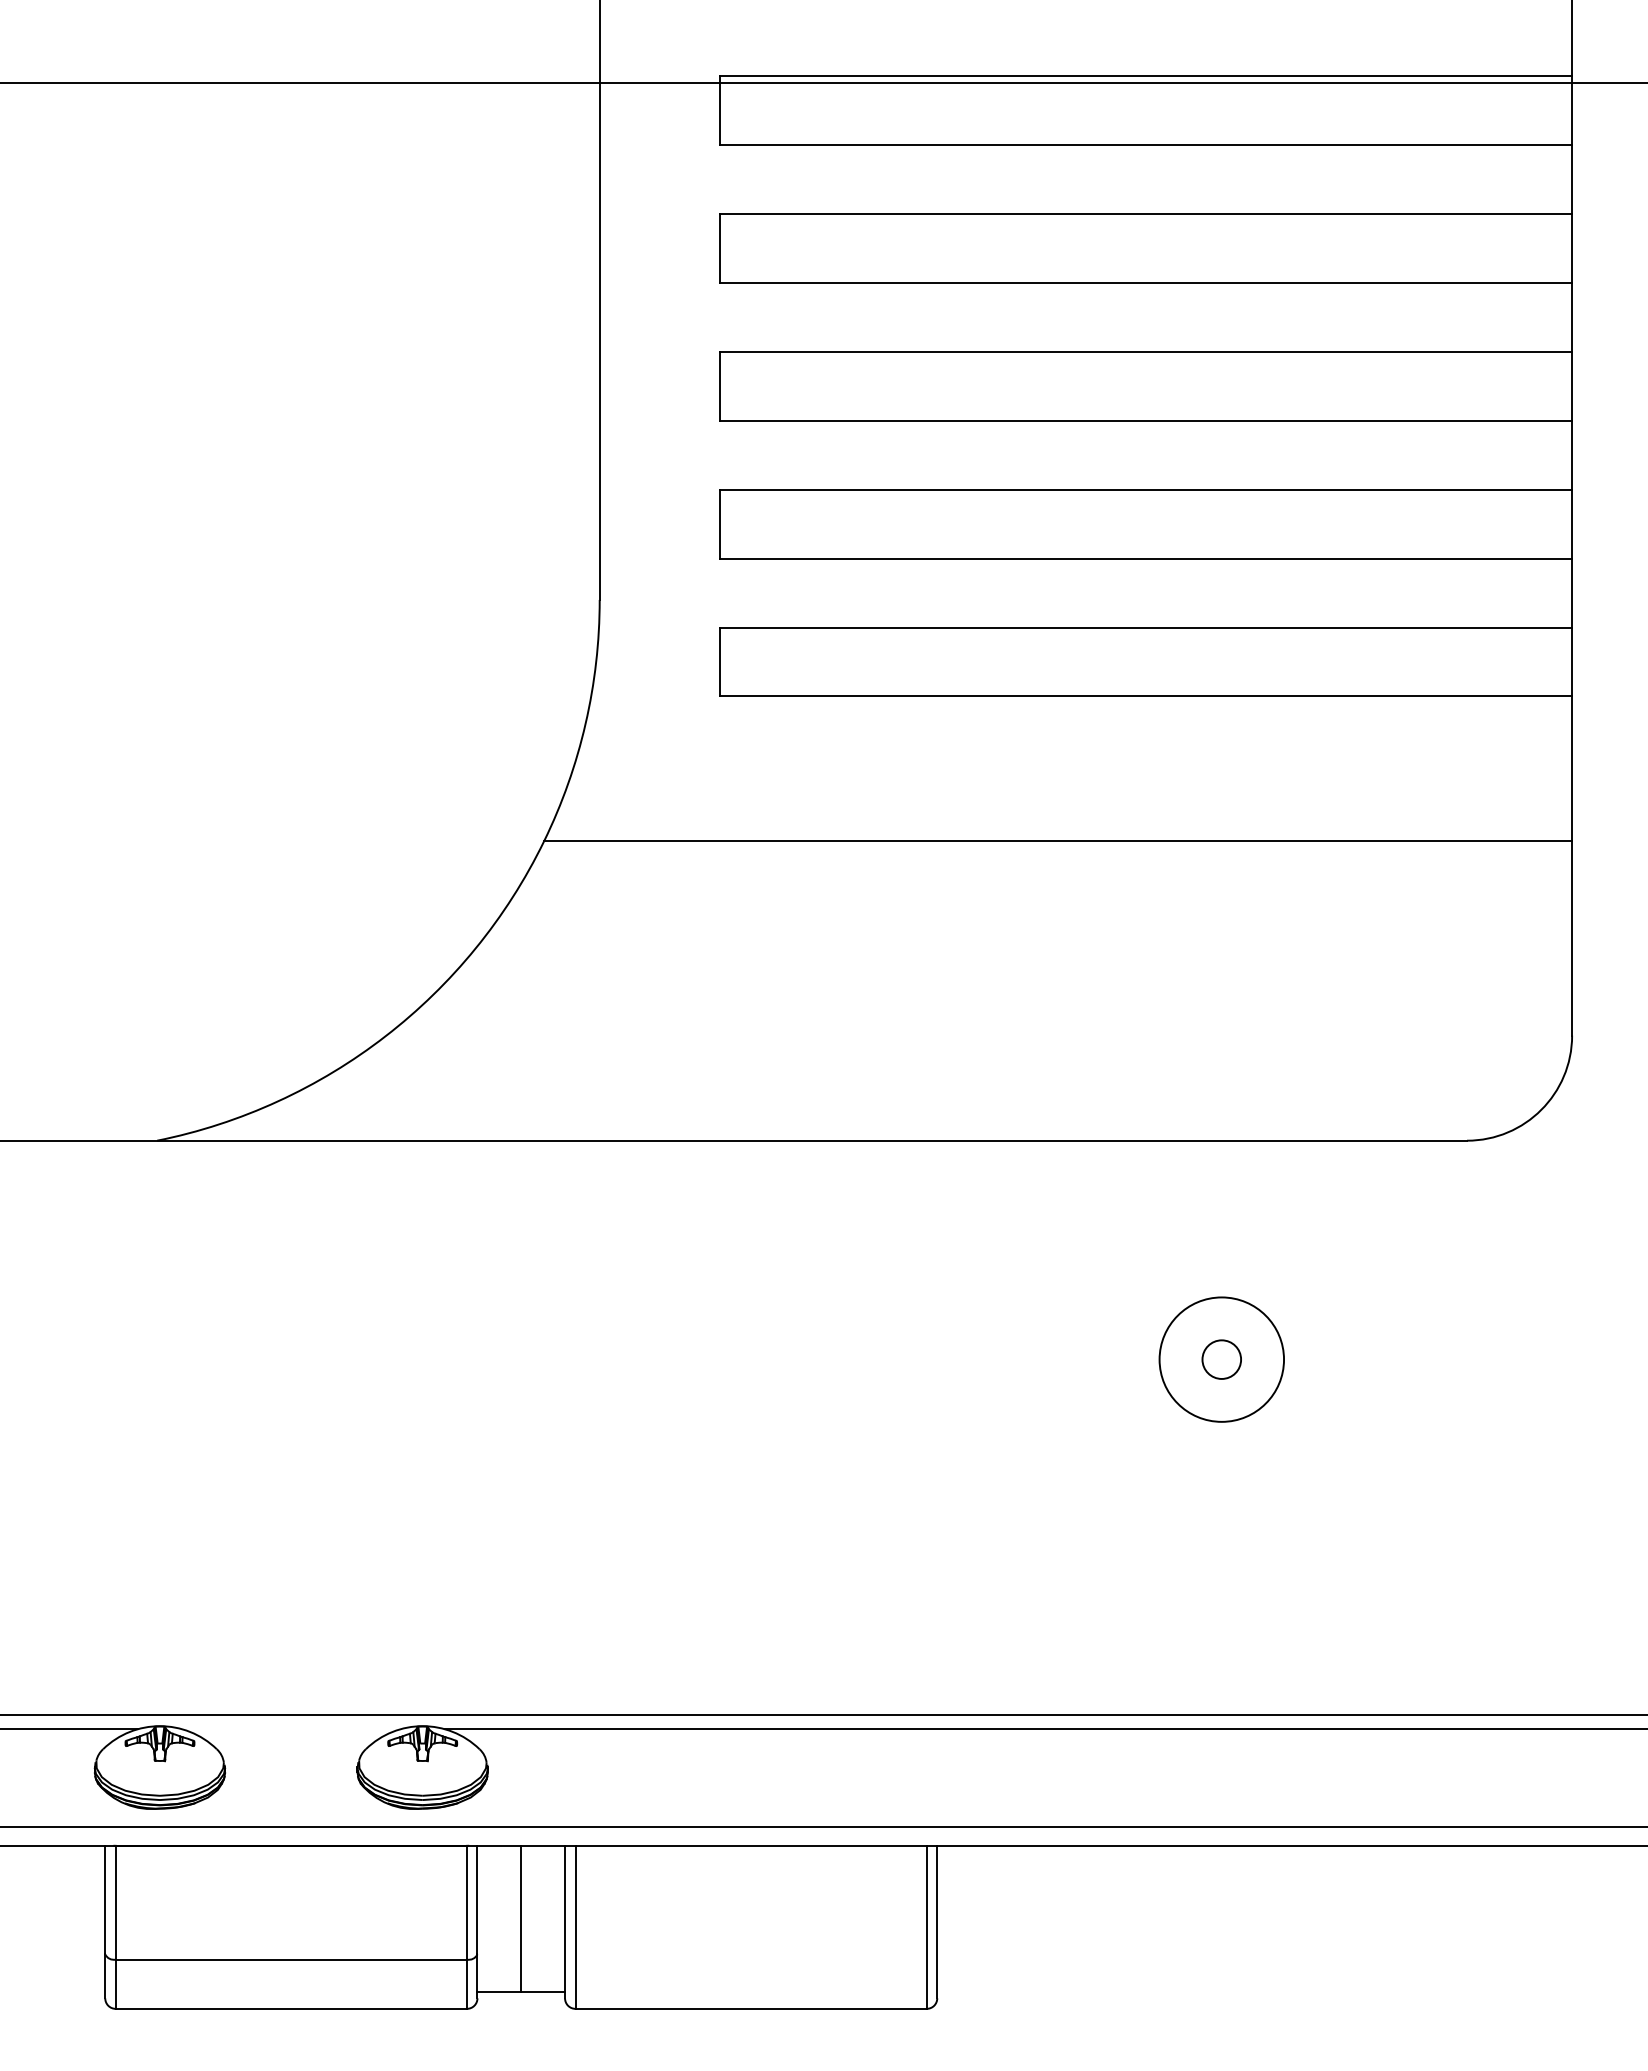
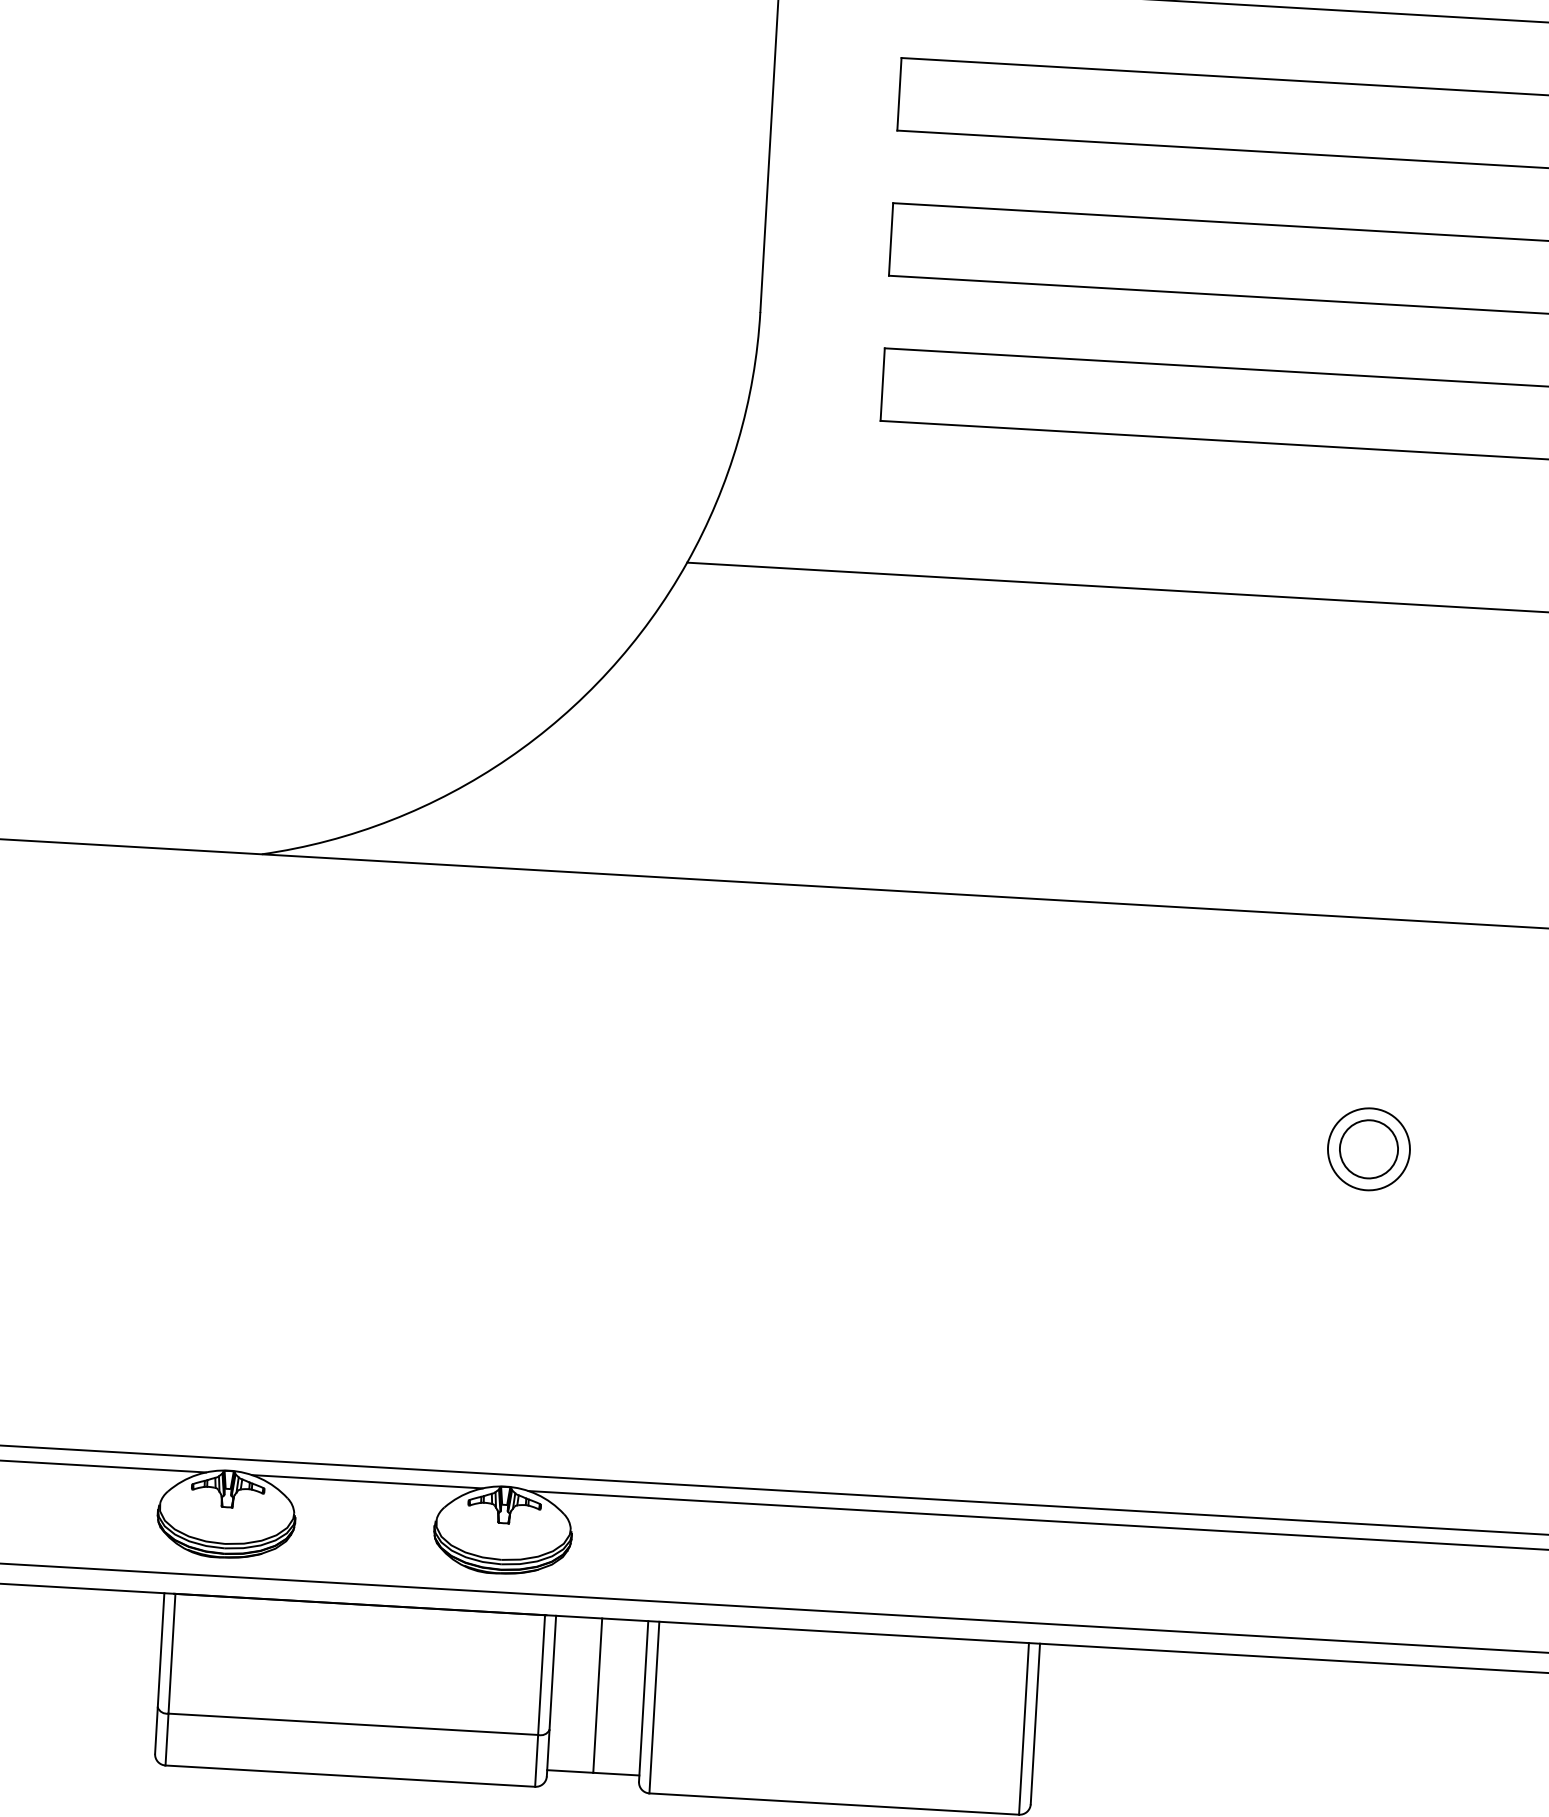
circle: (1221, 1359) -> (1368, 1149), size x0.62
circle: (1221, 1359) -> (1368, 1149), size x1.43
line: (290, 1729) -> (366, 1482), added

